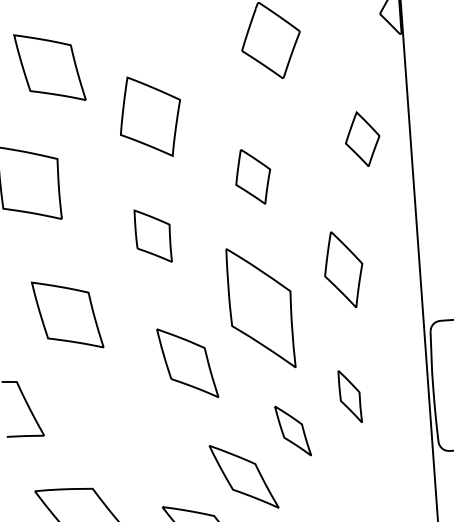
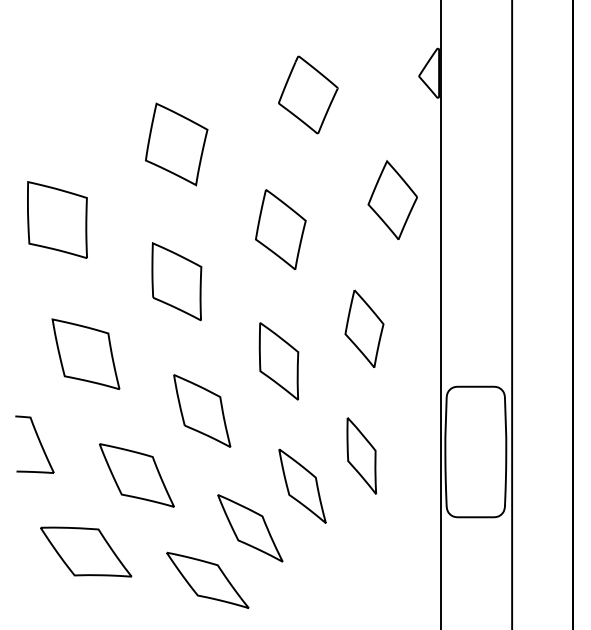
part: (49, 66) -> (85, 105), removed
part: (150, 116) -> (176, 144), moved
part: (362, 138) -> (392, 199), size x1.43
part: (252, 176) -> (280, 229), size x1.43
part: (152, 235) -> (176, 281), size x1.43
part: (260, 308) -> (278, 361), size x0.62
part: (349, 396) -> (361, 455), size x1.43
part: (293, 430) -> (302, 485), size x1.43
part: (126, 432) -> (136, 475), added

